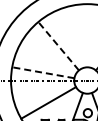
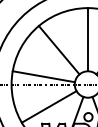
line: (86, 35) -> (87, 39), added
line: (58, 46) -> (59, 50), dashed -> solid
line: (42, 72) -> (43, 76), dashed -> solid

